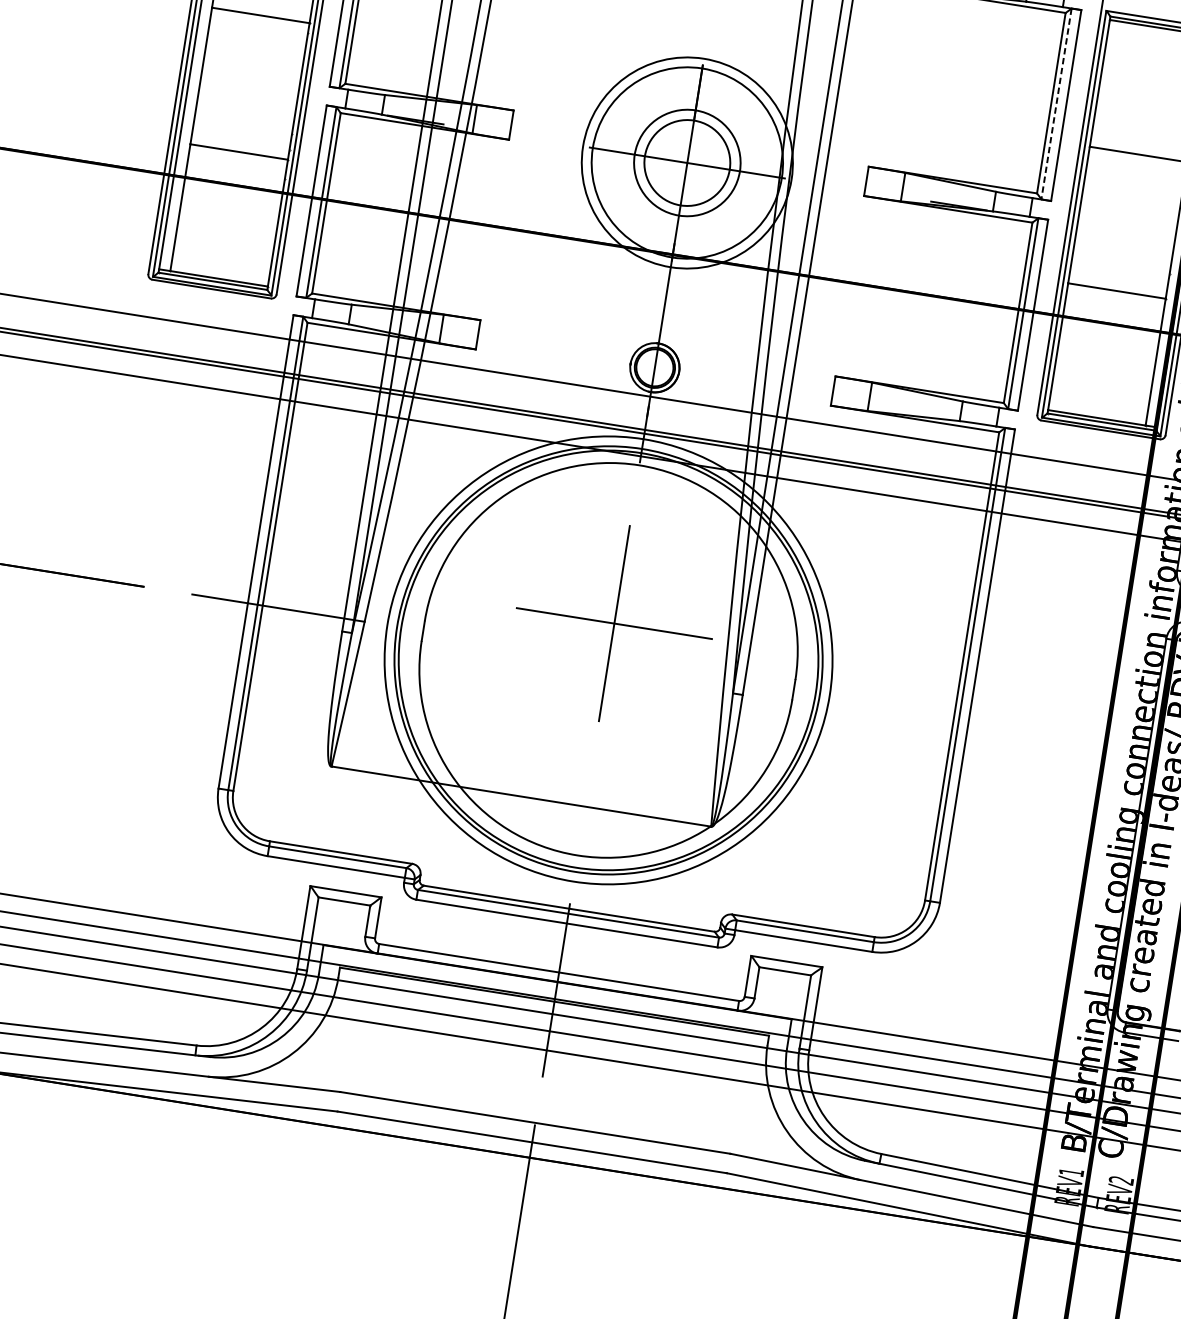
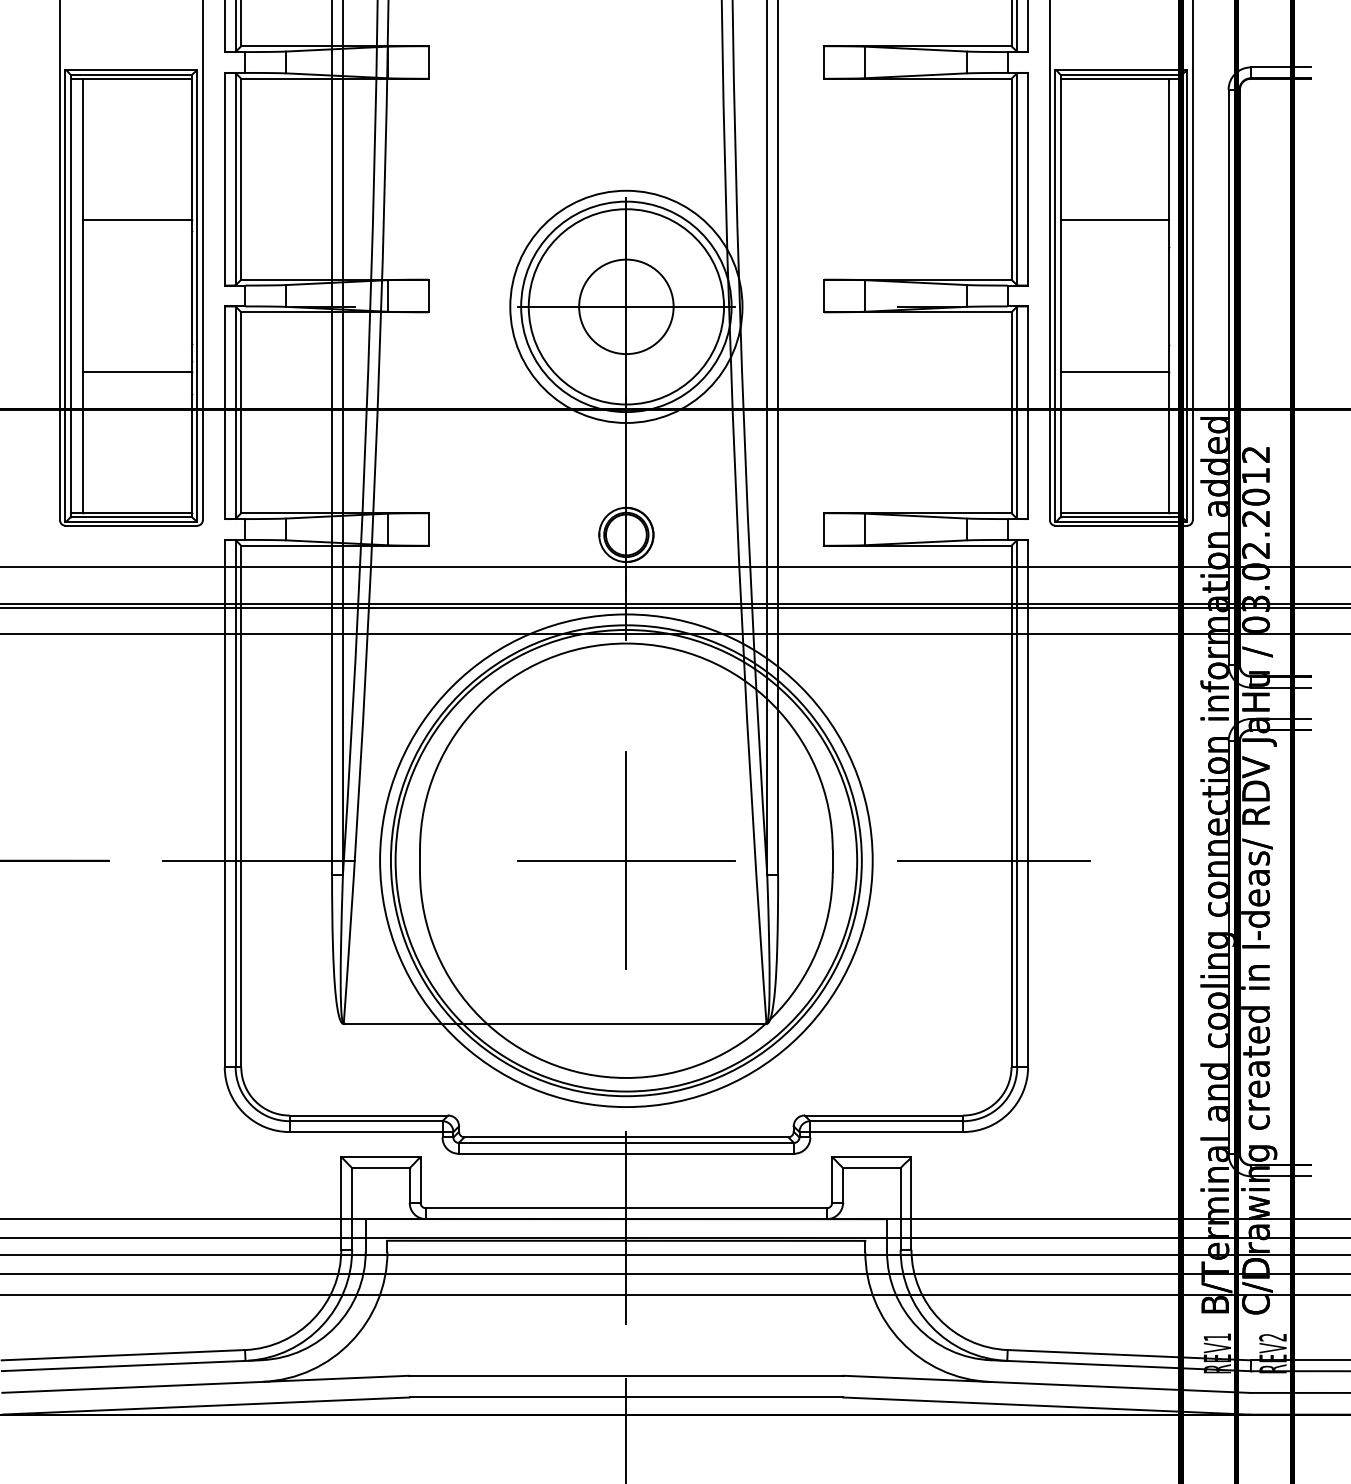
line: (1056, 104) -> (1017, 179), dashed -> solid
circle: (687, 162) -> (626, 306), size x1.67
part: (614, 623) -> (626, 860), moved
line: (938, 712) -> (993, 860), added

